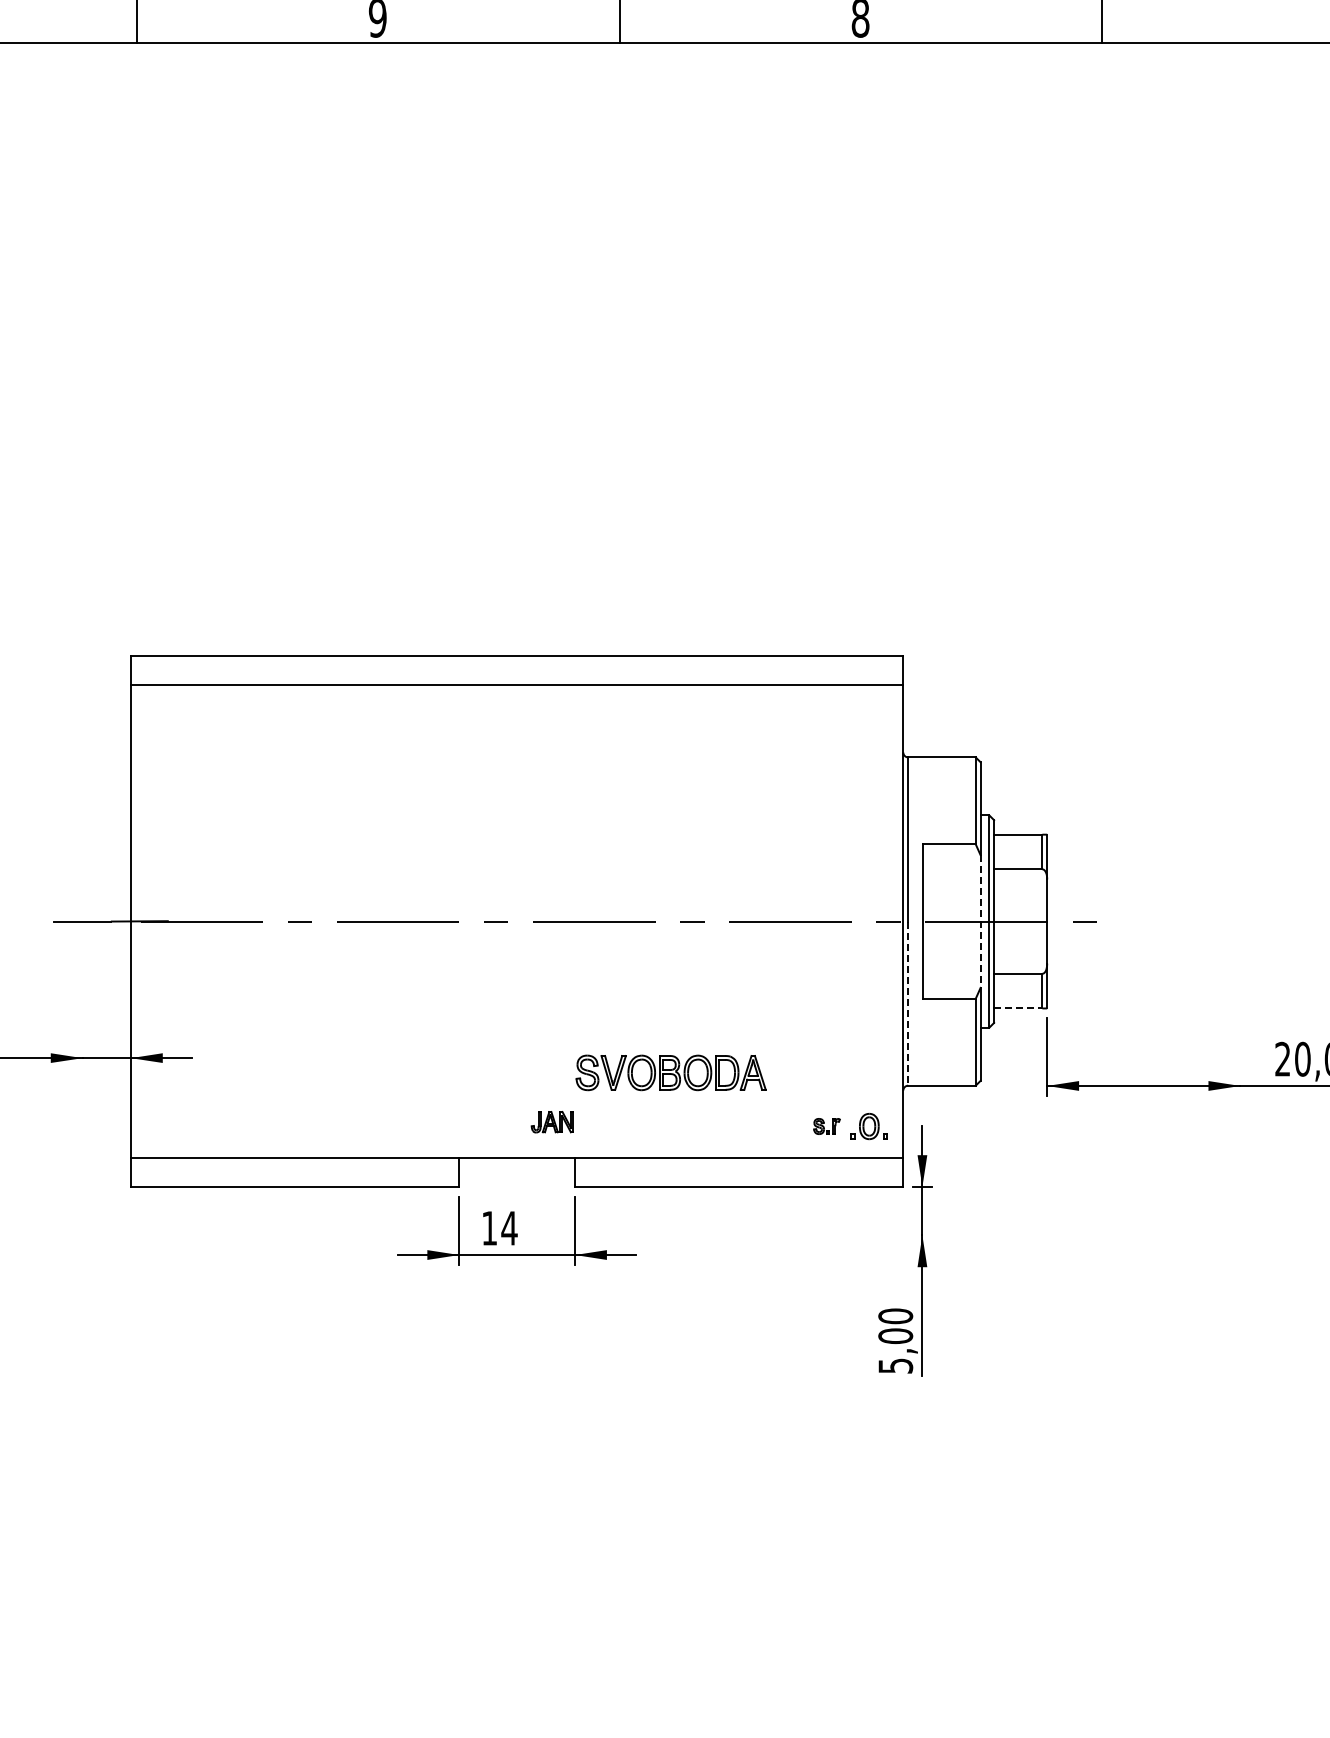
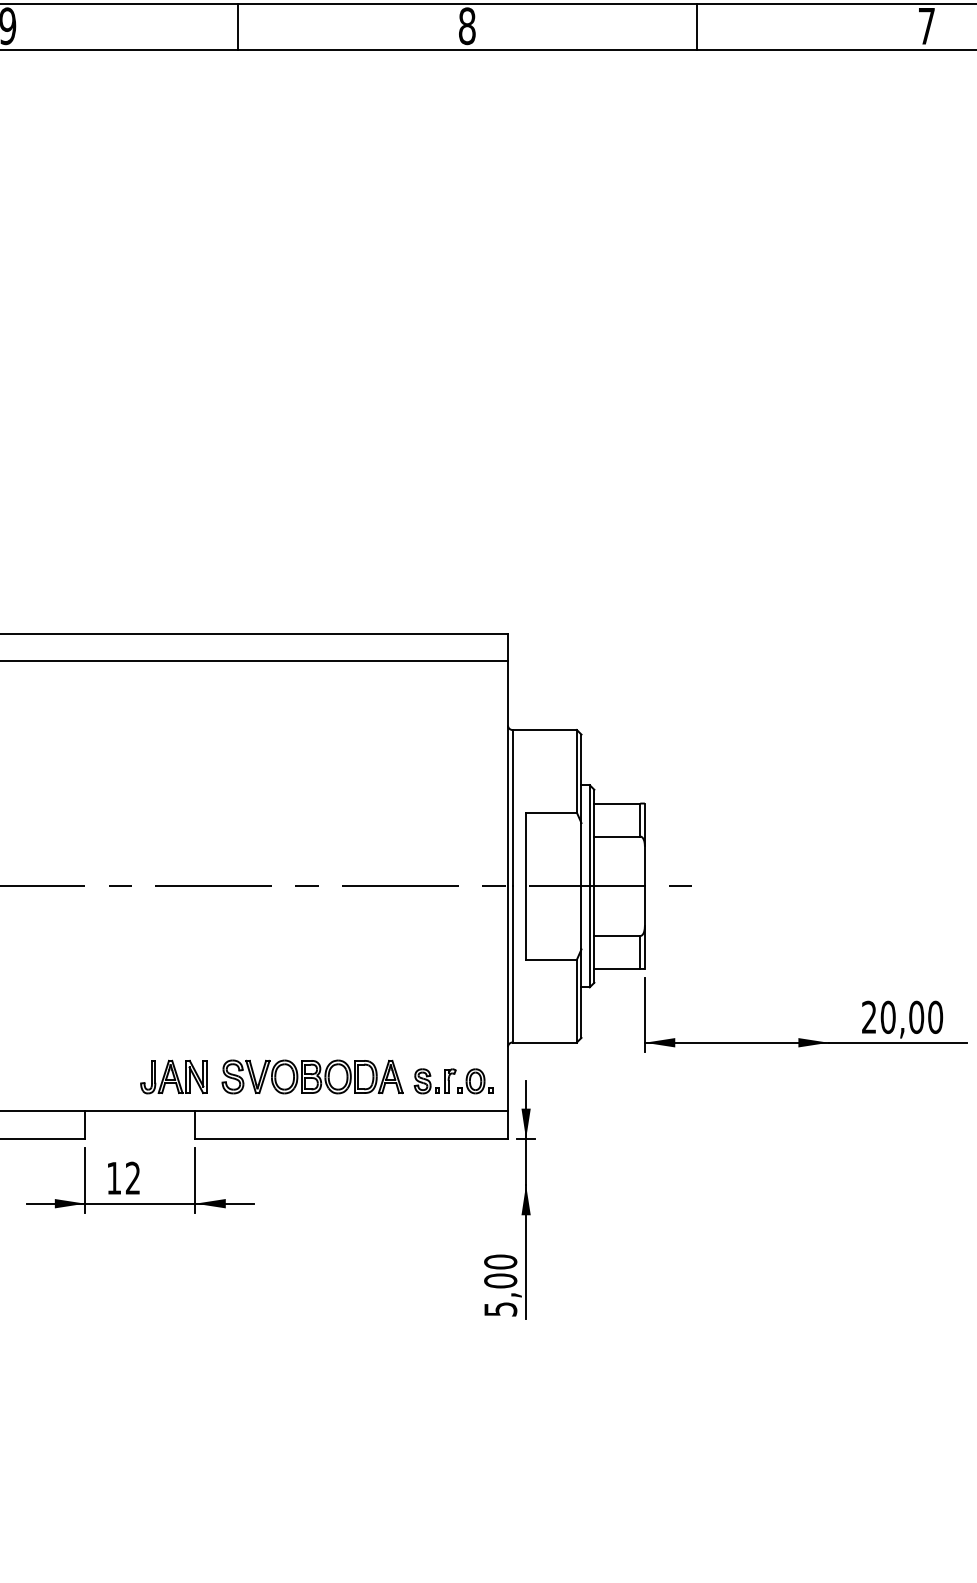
line: (980, 922) -> (581, 887), dashed -> solid
line: (908, 1004) -> (512, 965), dashed -> solid
line: (1018, 1008) -> (617, 969), dashed -> solid
part: (670, 1072) -> (312, 1076), moved
part: (552, 1122) -> (173, 1077), size x1.67
part: (826, 1126) -> (434, 1081), size x1.67
text: (509, 1228) -> (133, 1178), 14 -> 12

